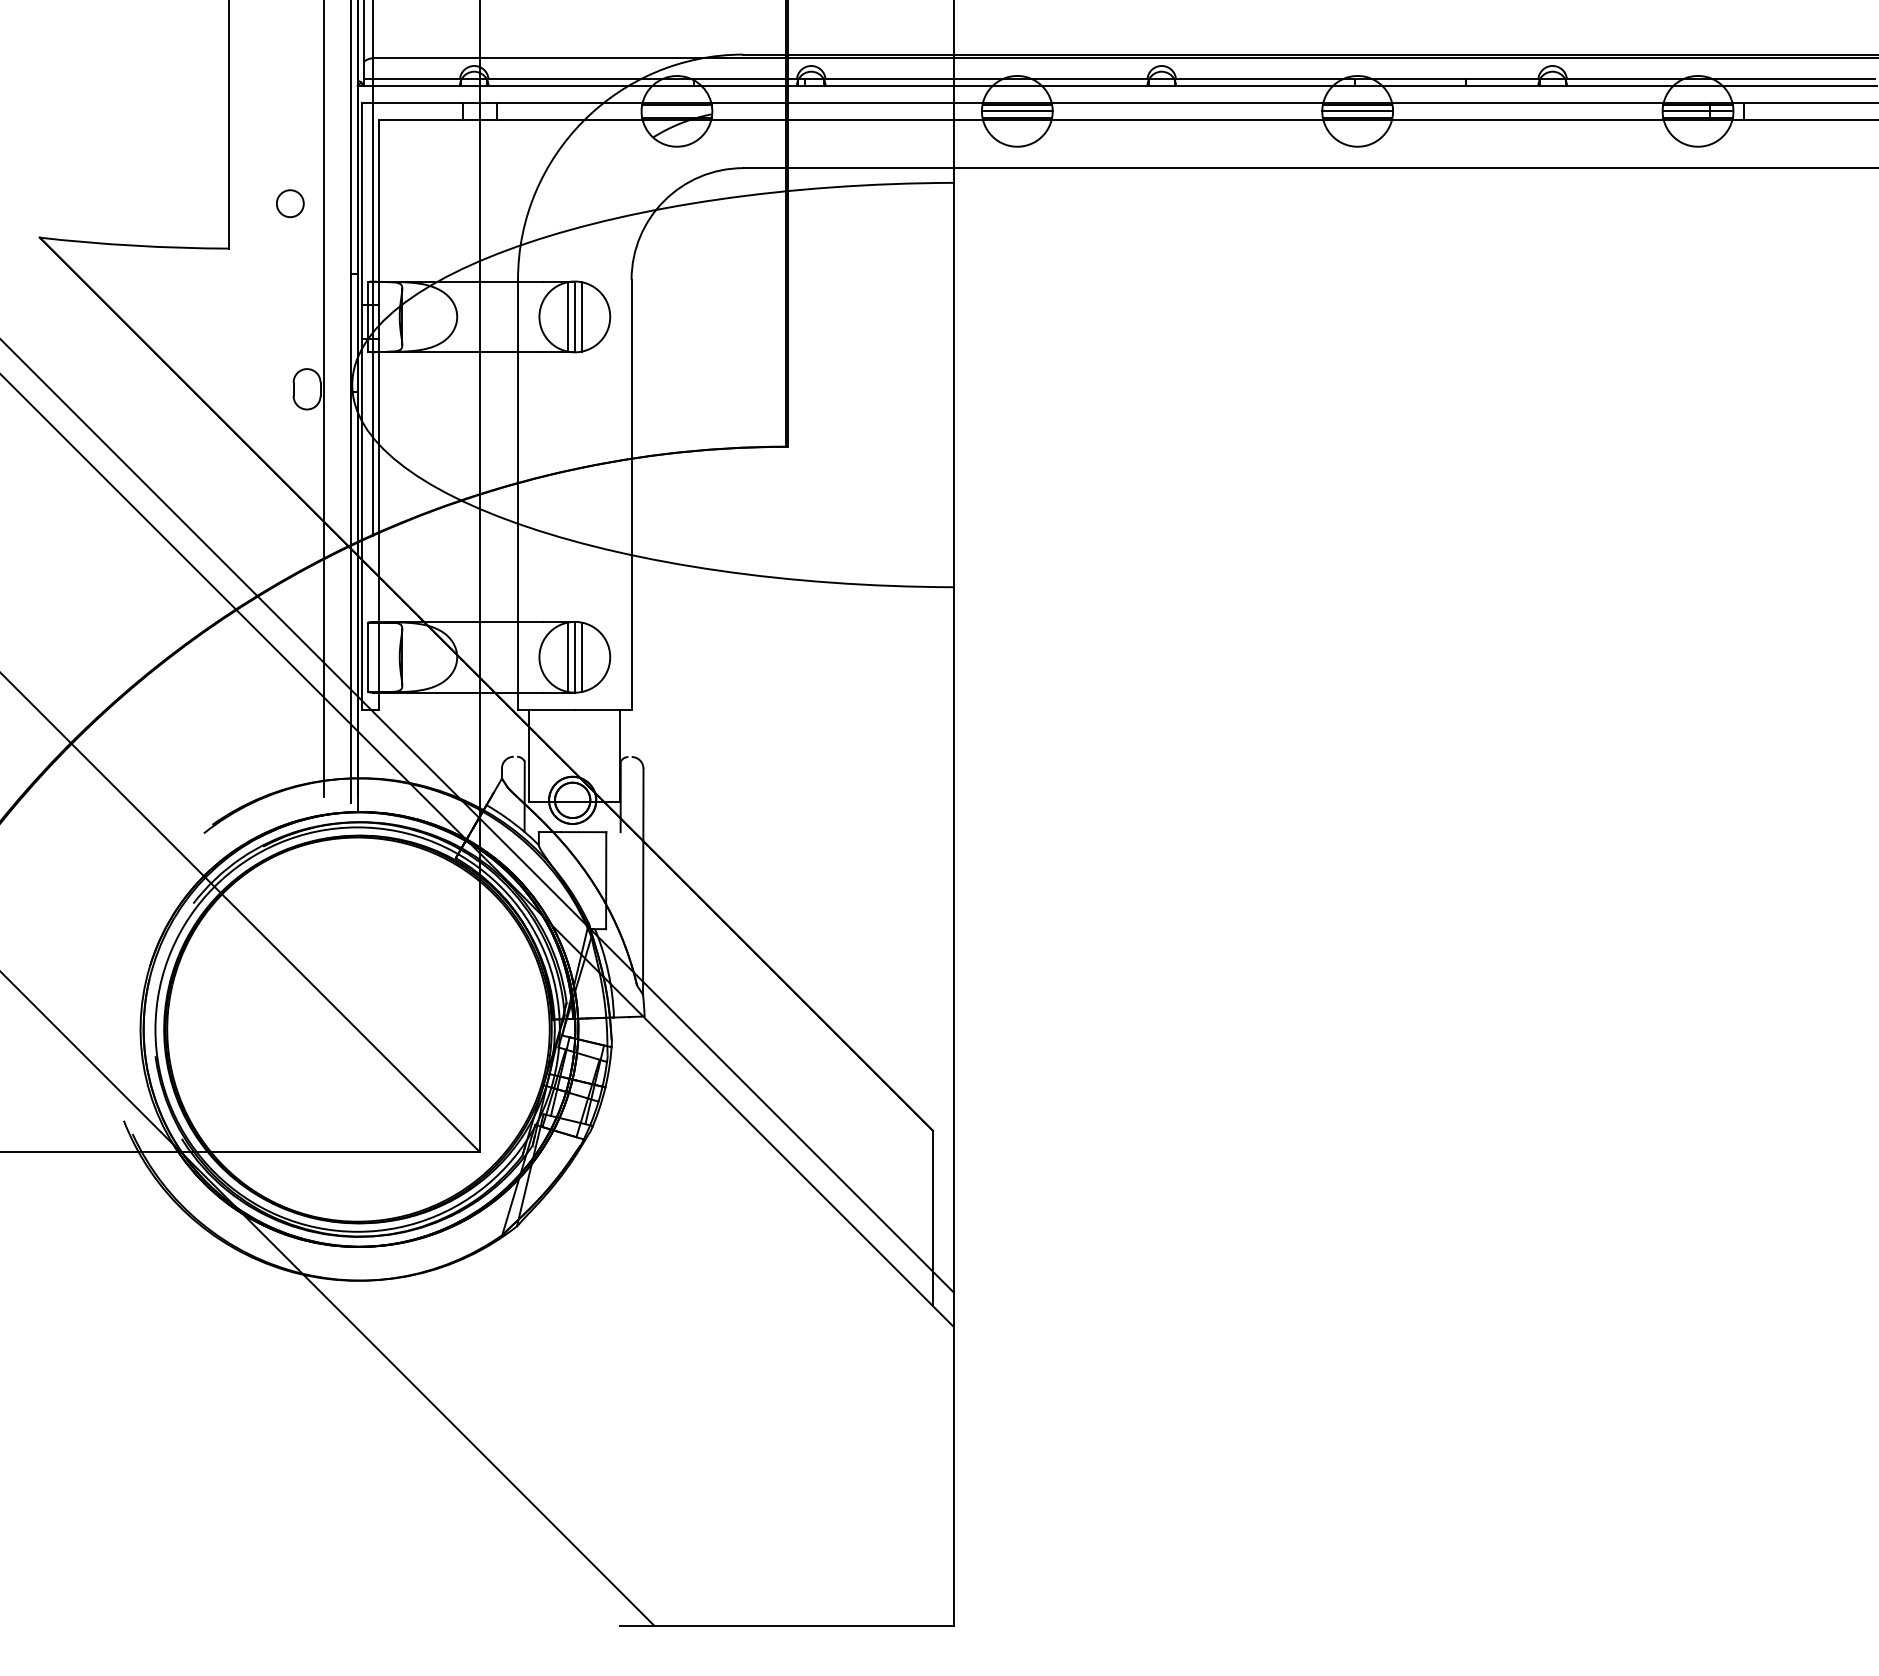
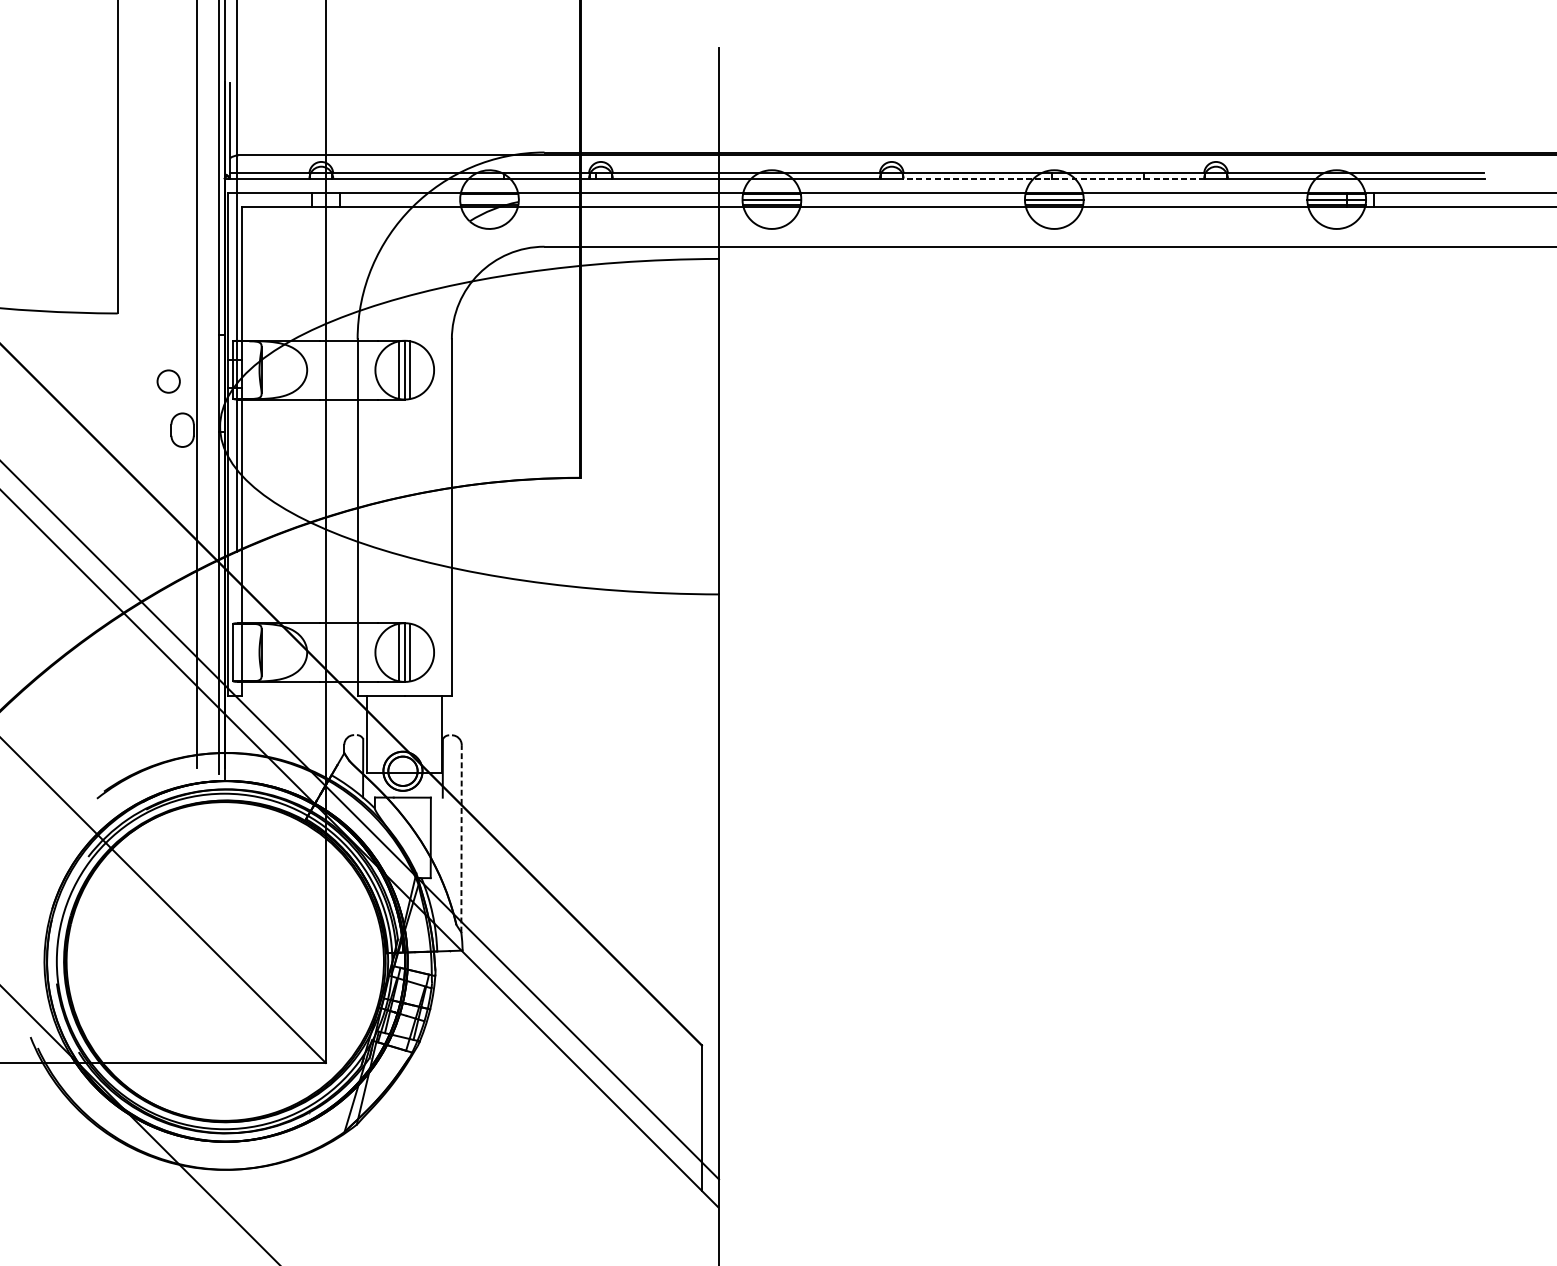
line: (1356, 86) -> (1053, 178), solid -> dashed
circle: (290, 203) -> (168, 381), moved
line: (643, 881) -> (461, 838), solid -> dashed

